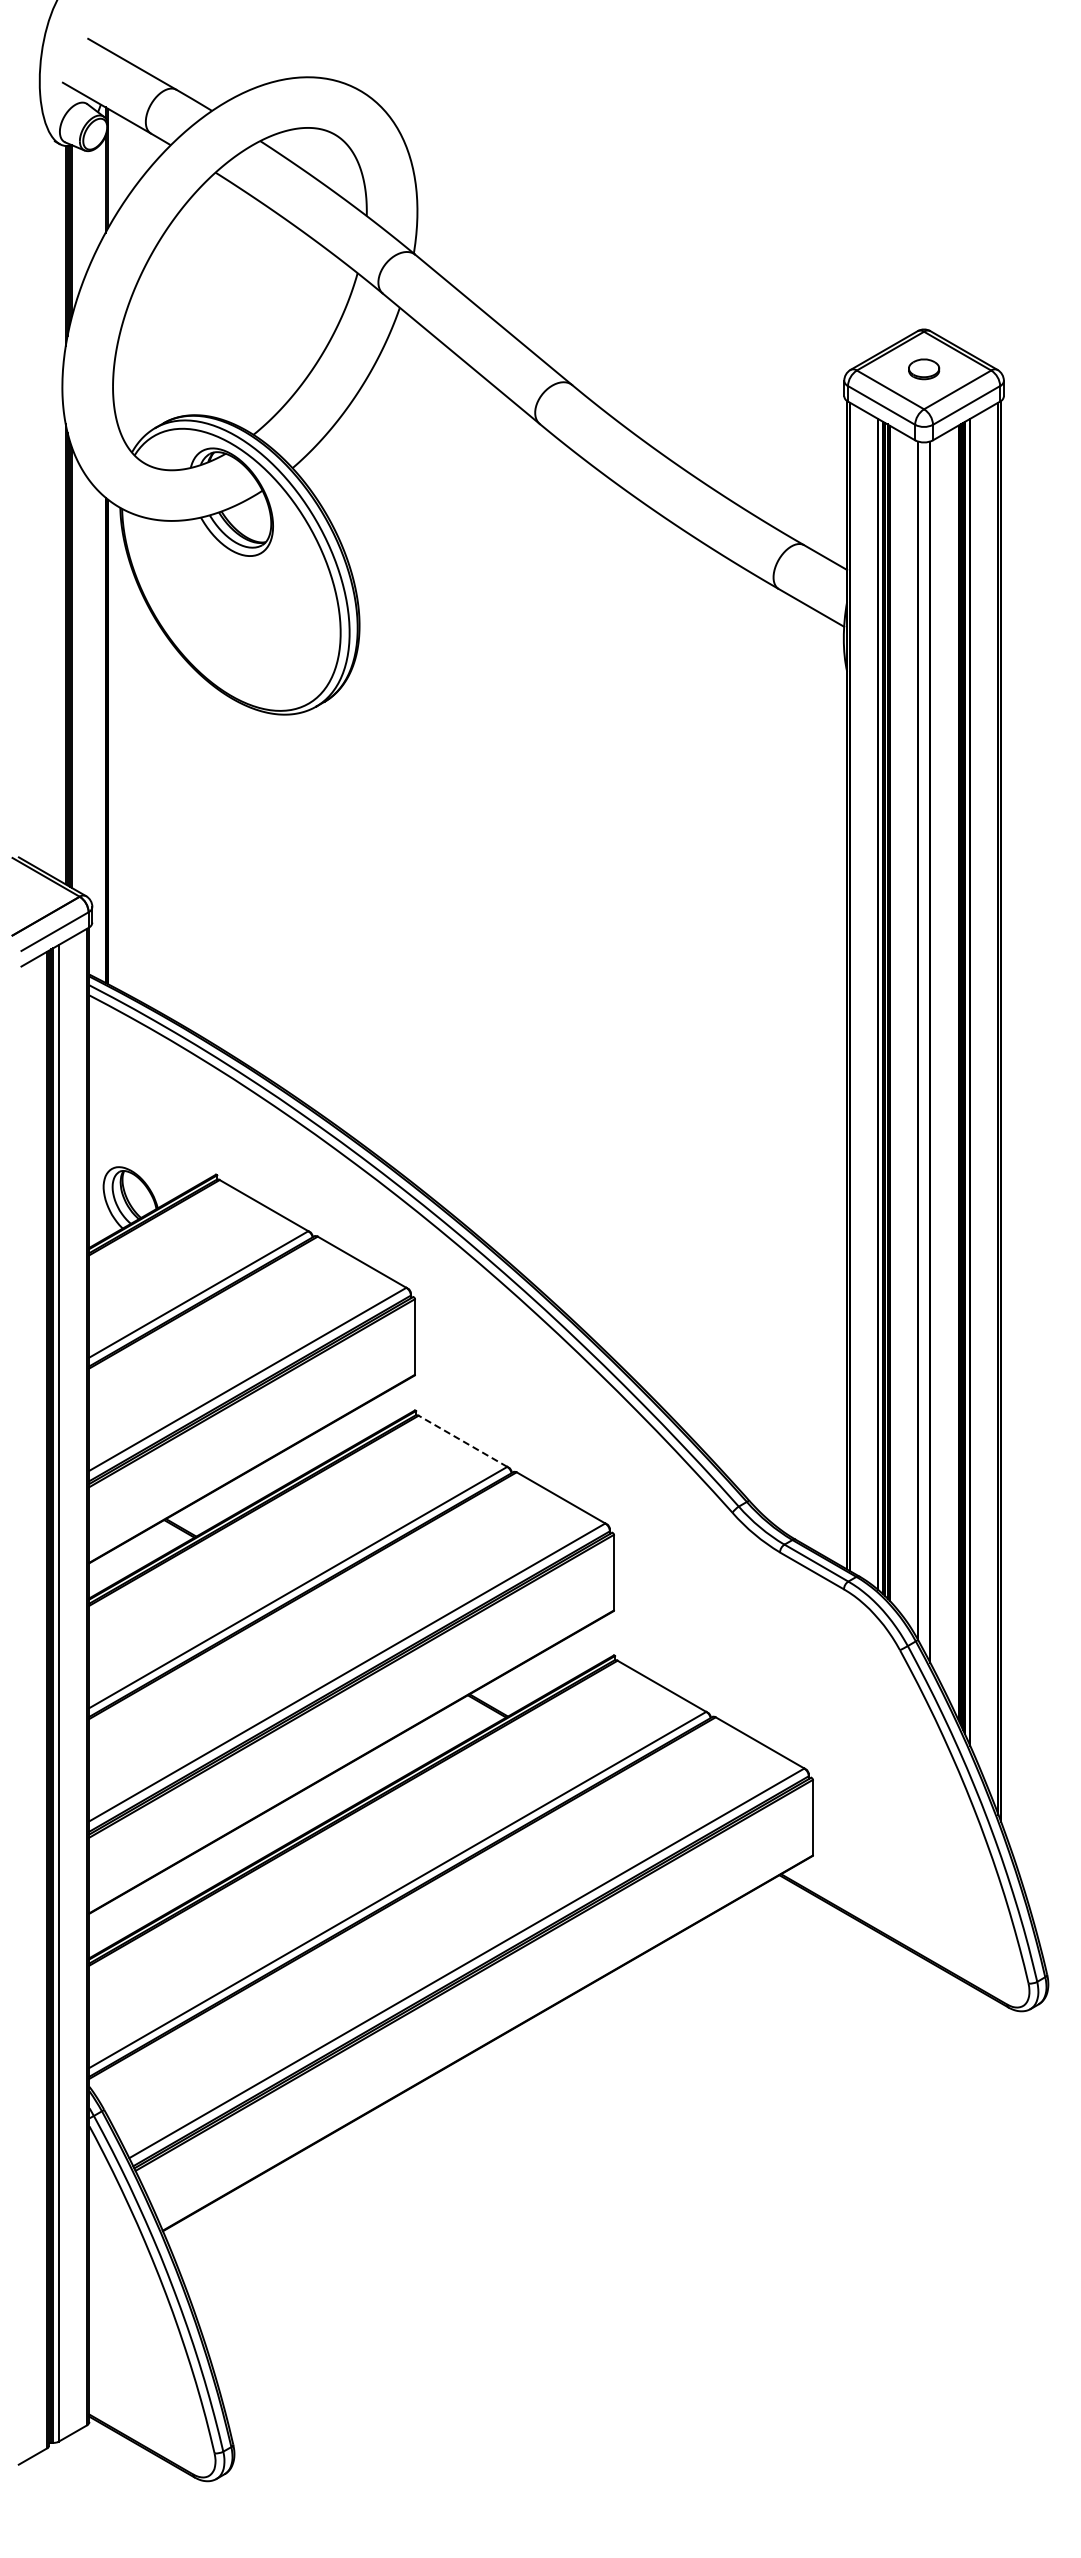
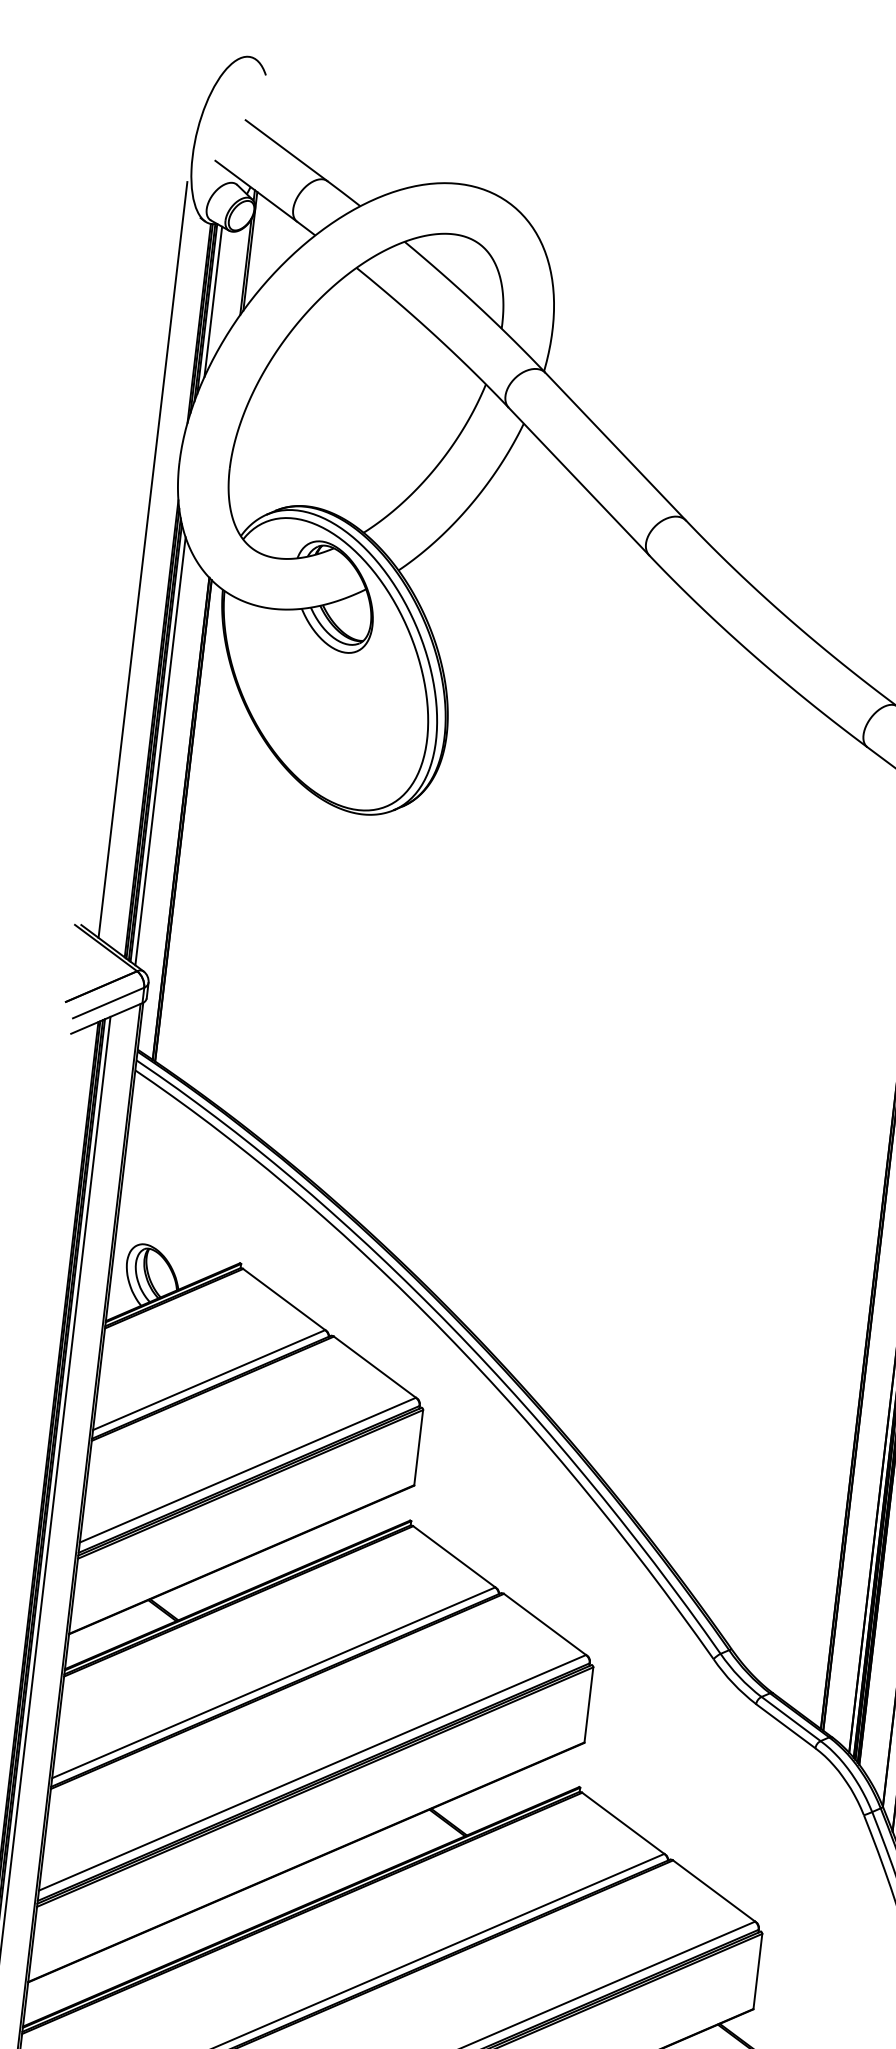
line: (77, 222) -> (213, 301), added
line: (37, 487) -> (142, 559), added
line: (77, 675) -> (160, 751), added
line: (462, 1441) -> (453, 1556), dashed -> solid

